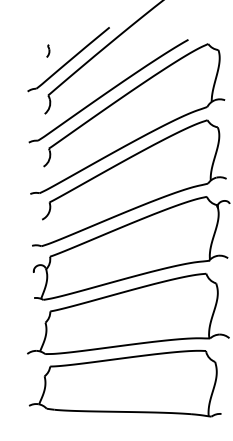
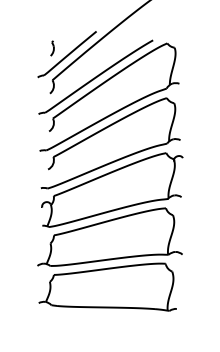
part: (48, 51) -> (52, 48), size x1.67

